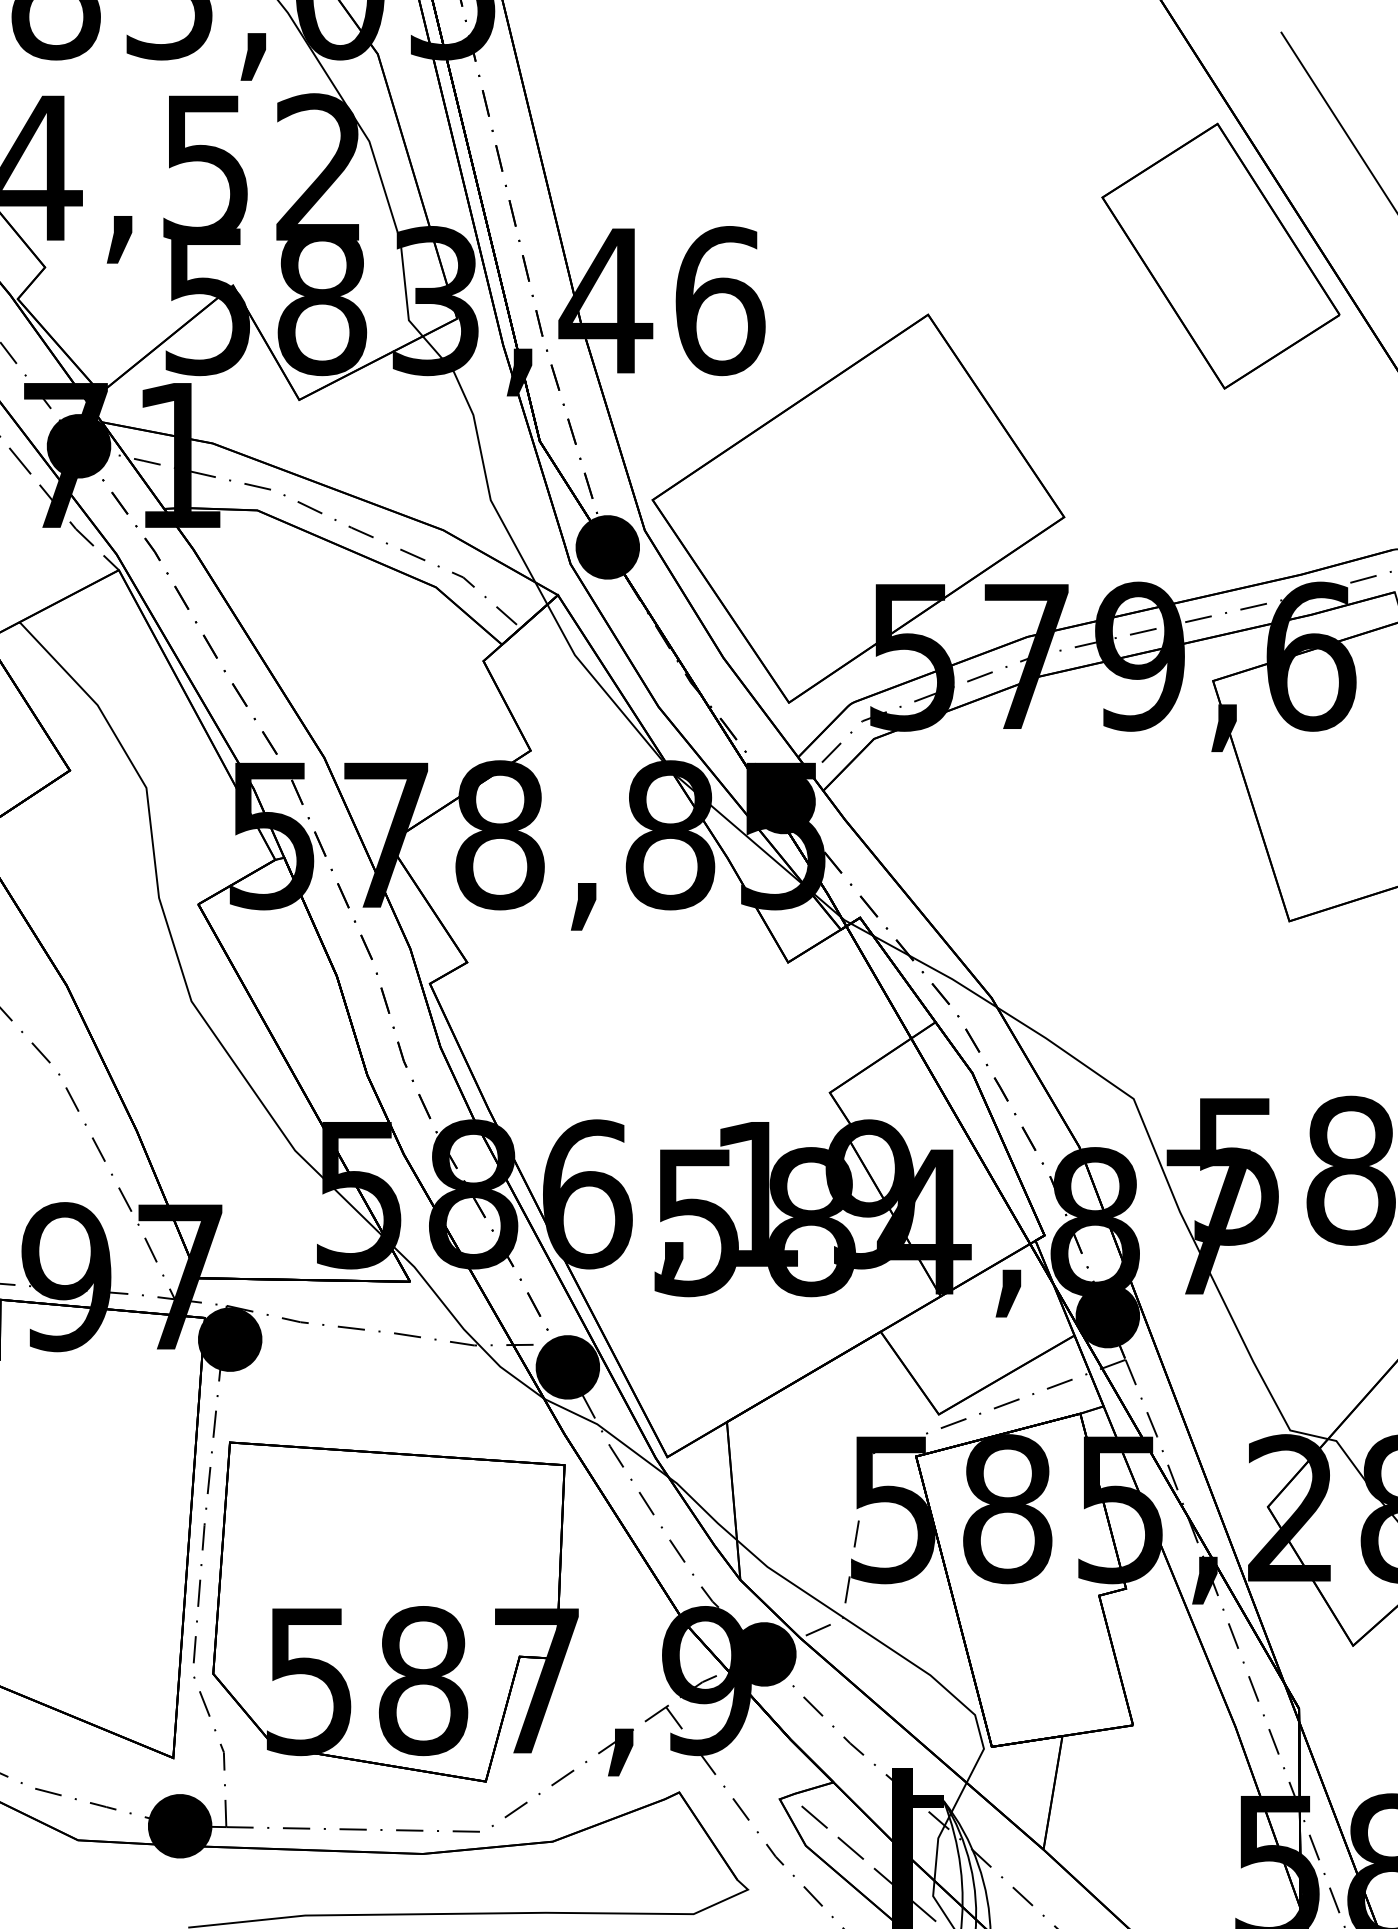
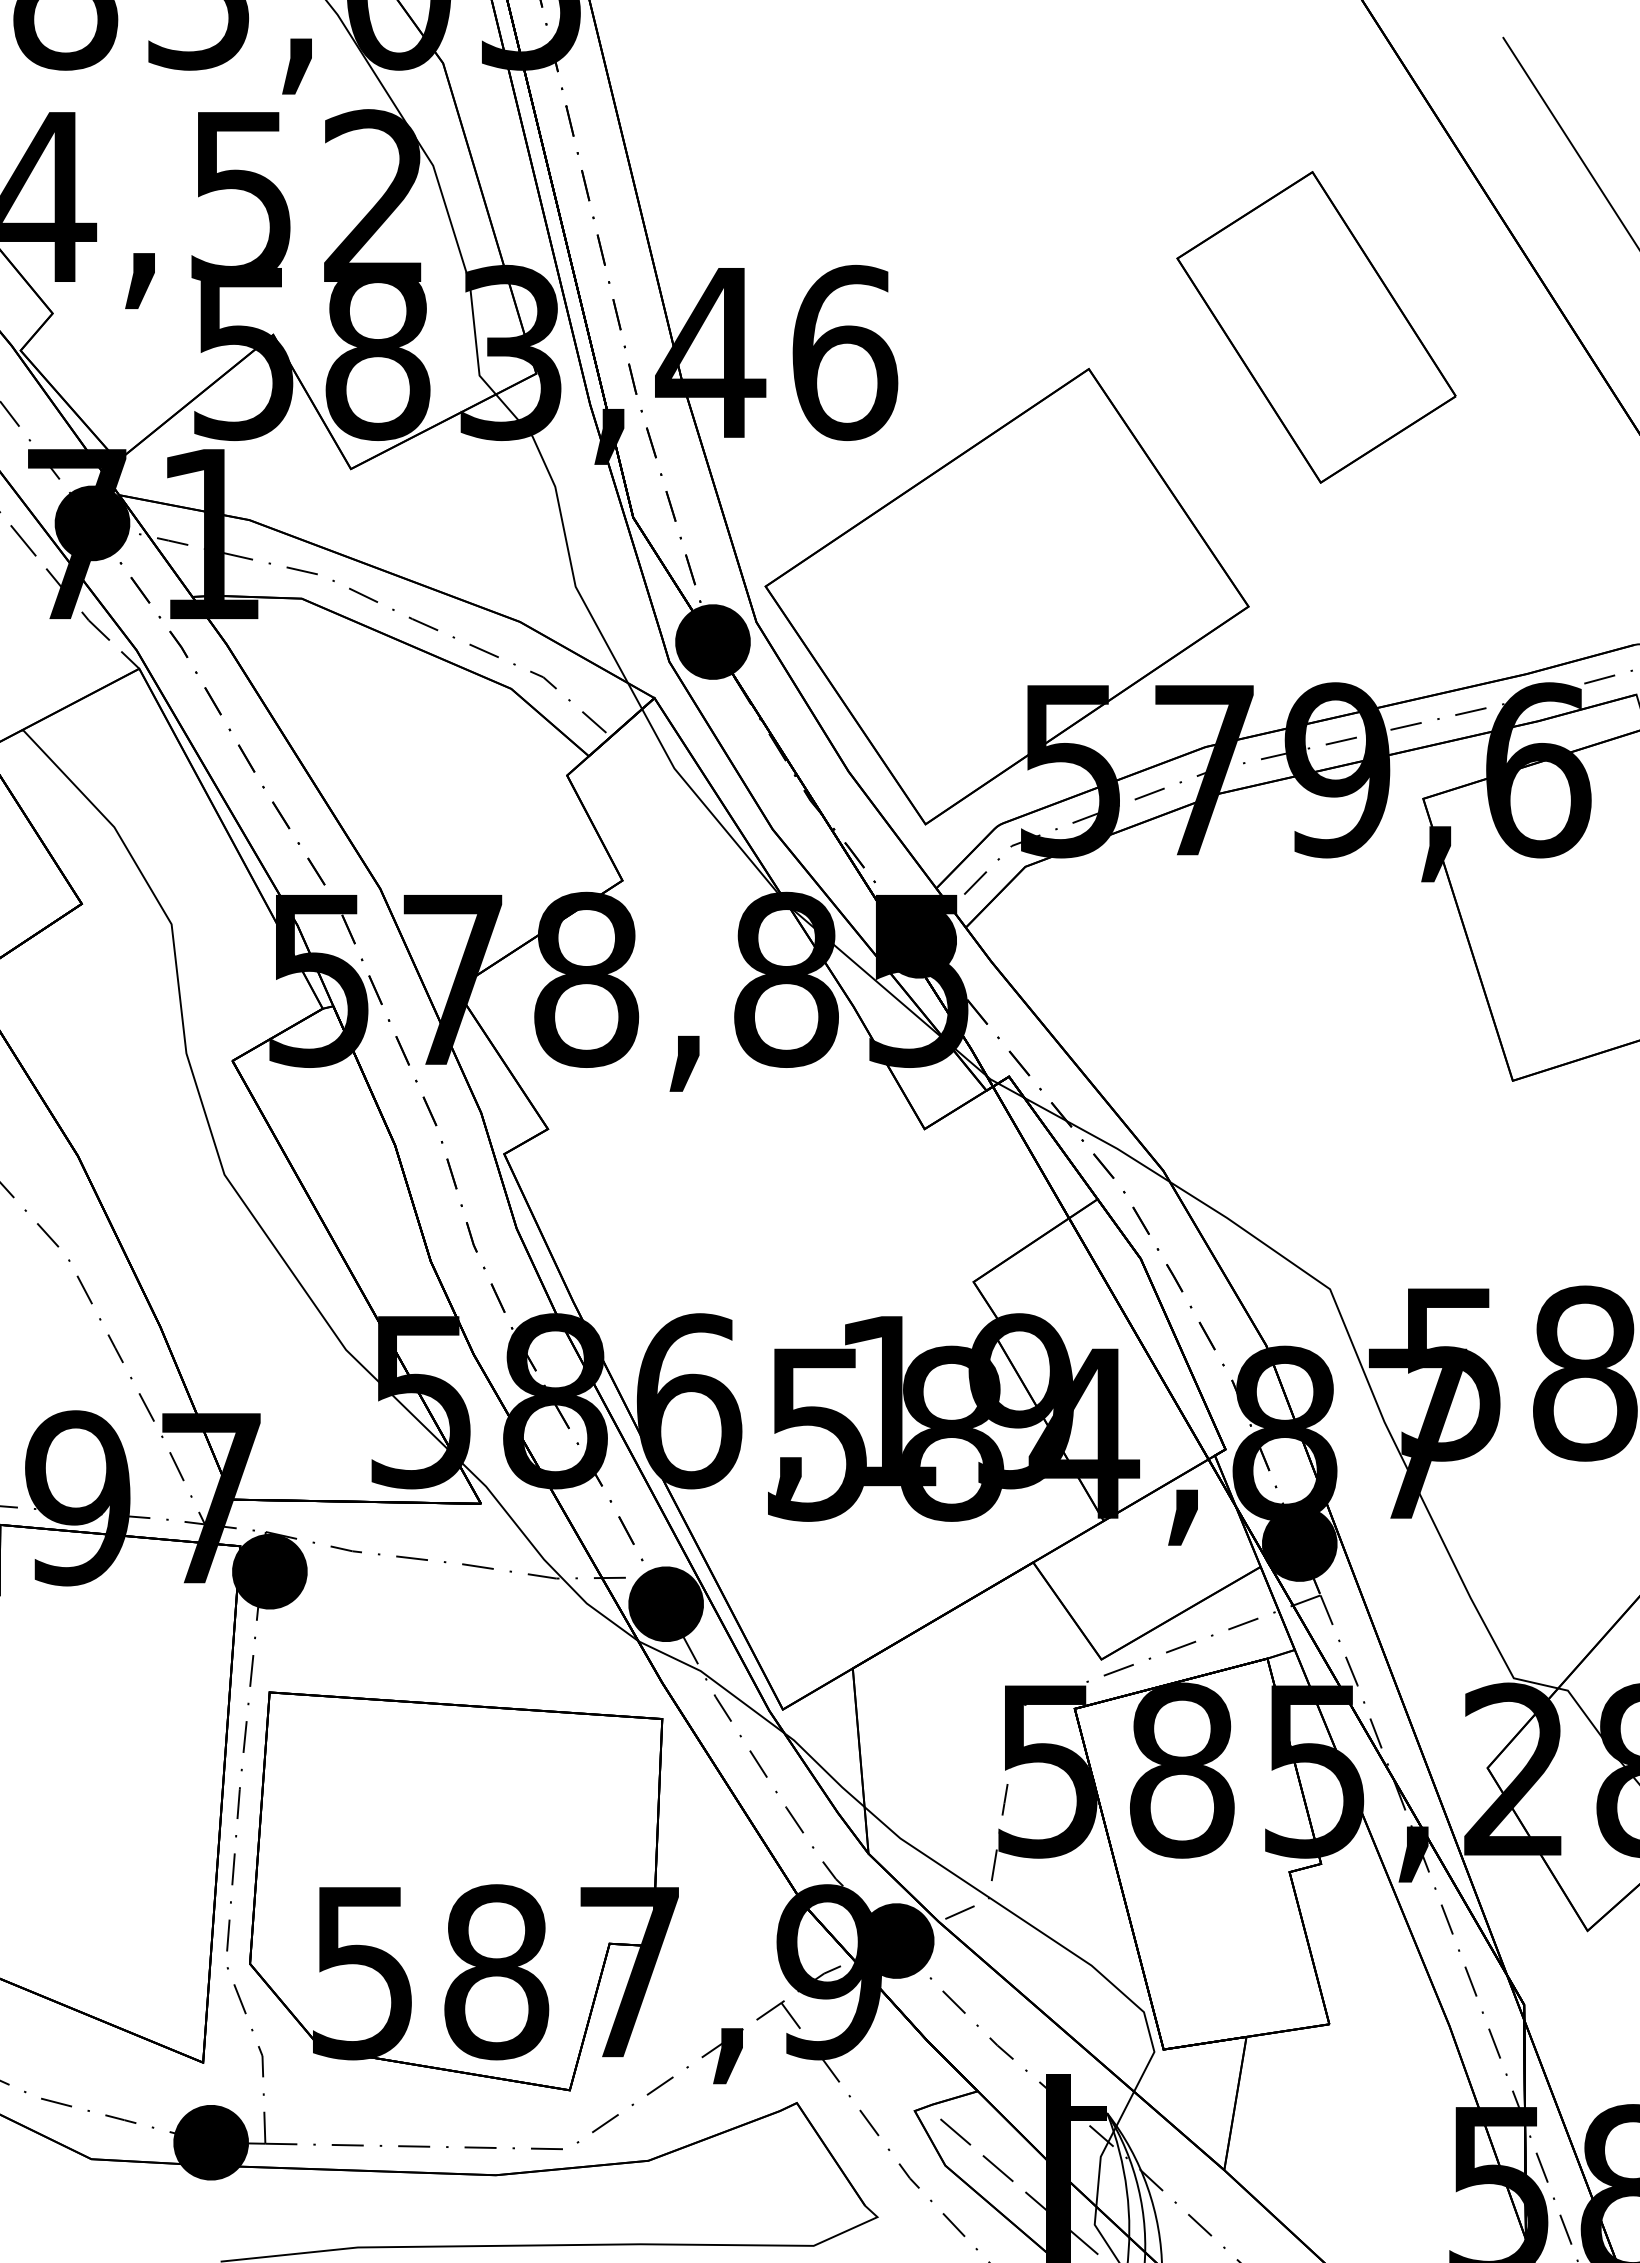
part: (1220, 256) -> (1316, 327), moved

